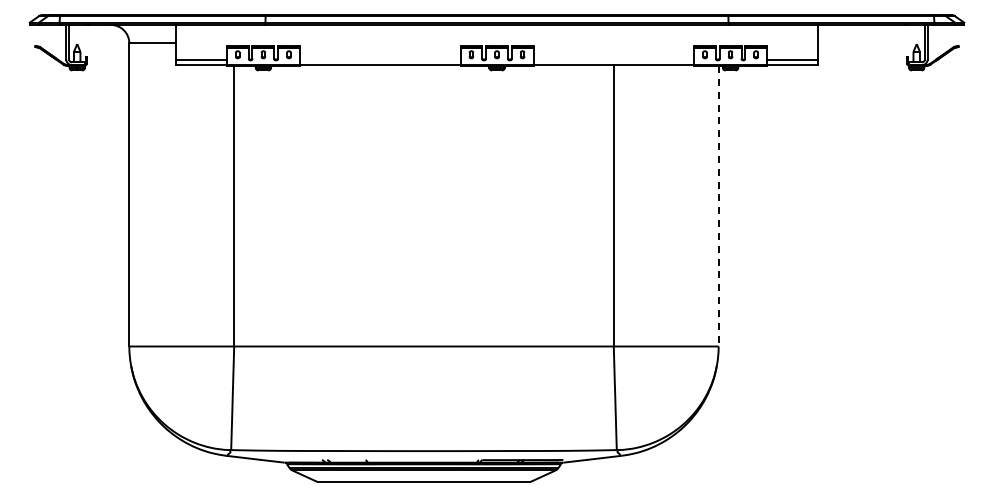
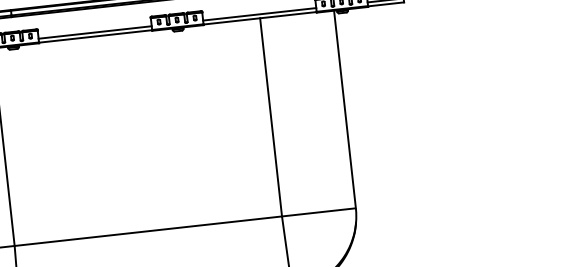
line: (379, 59) -> (94, 32), added
line: (613, 59) -> (259, 14), added
line: (718, 206) -> (344, 109), dashed -> solid

